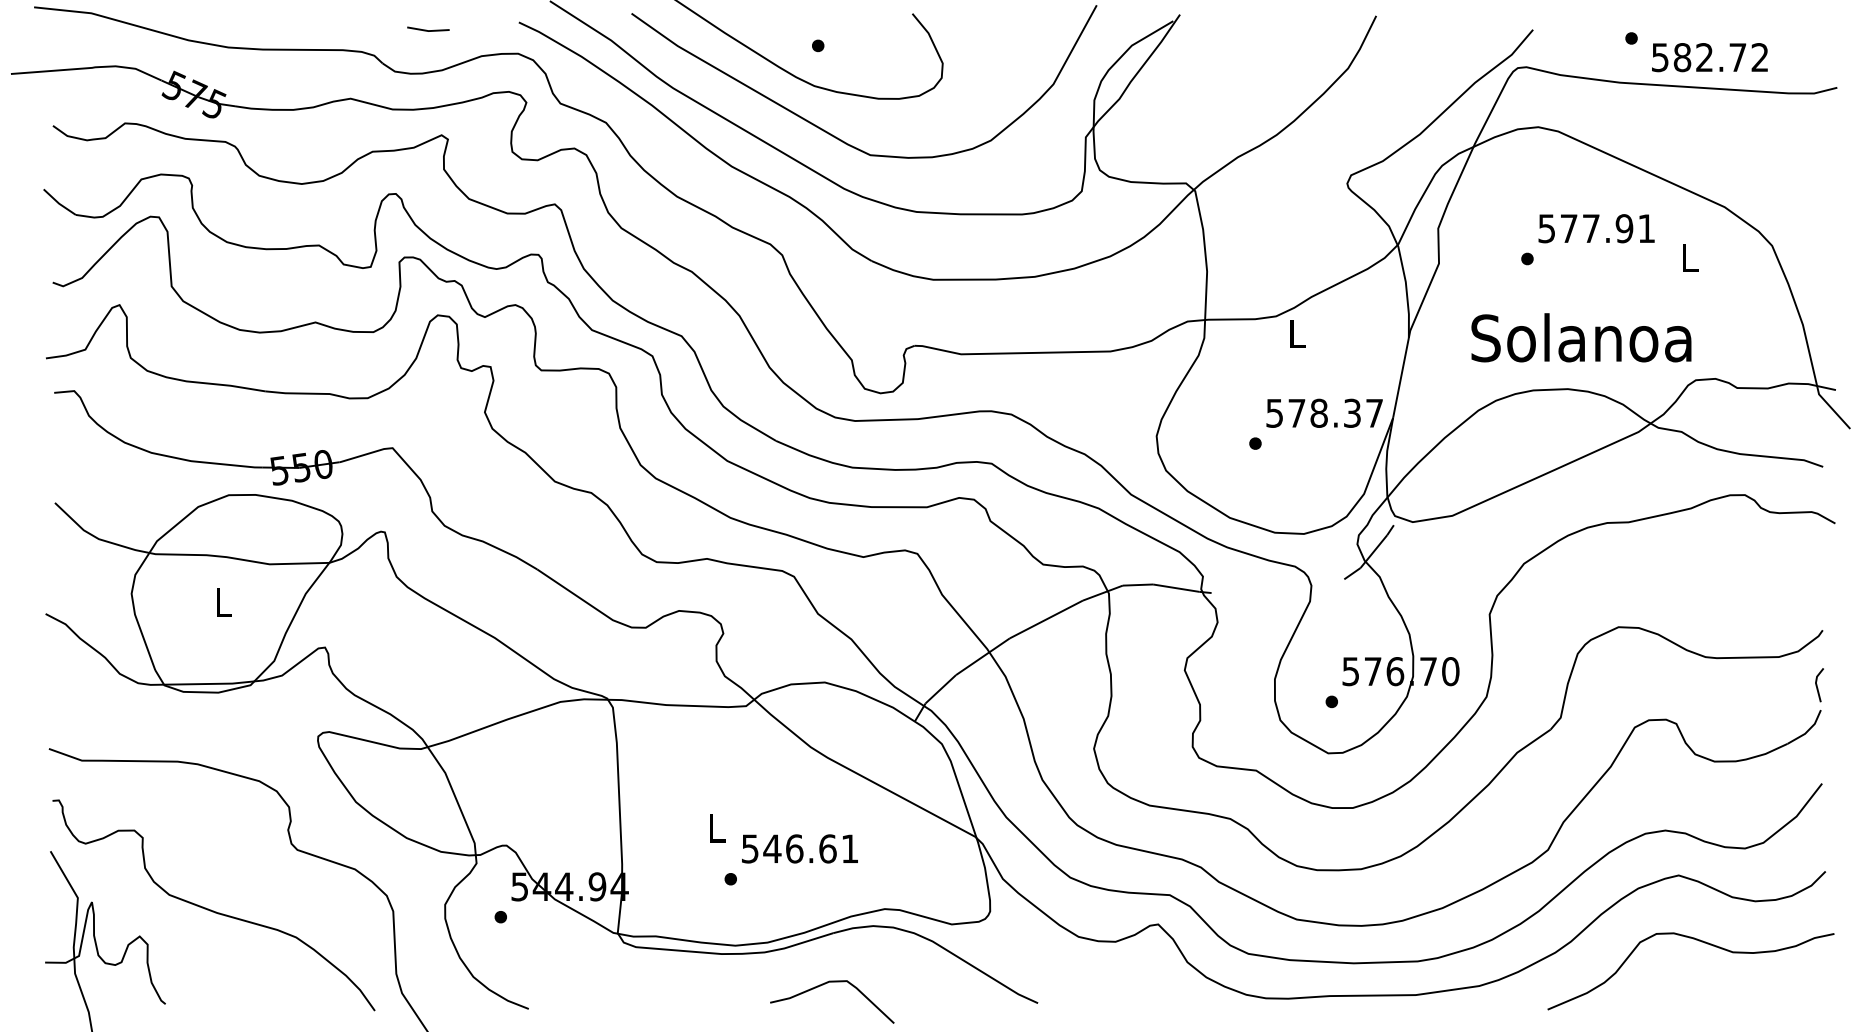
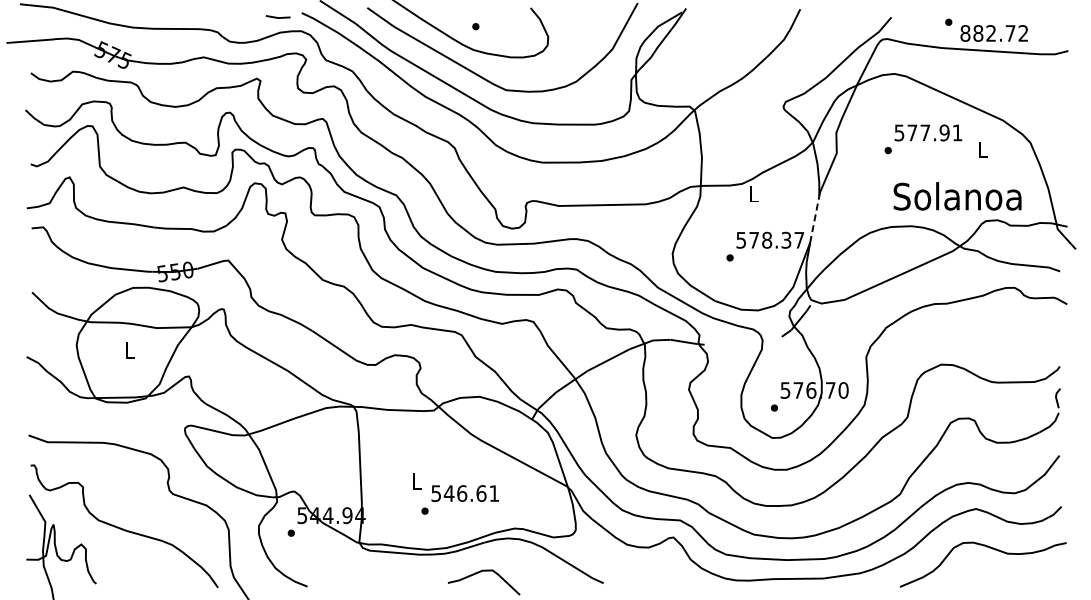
line: (425, 28) -> (276, 16), moved
text: (1660, 57) -> (965, 33), 582.72 -> 882.72
text: (1581, 337) -> (957, 196), moved
line: (1400, 377) -> (814, 219), solid -> dashed

